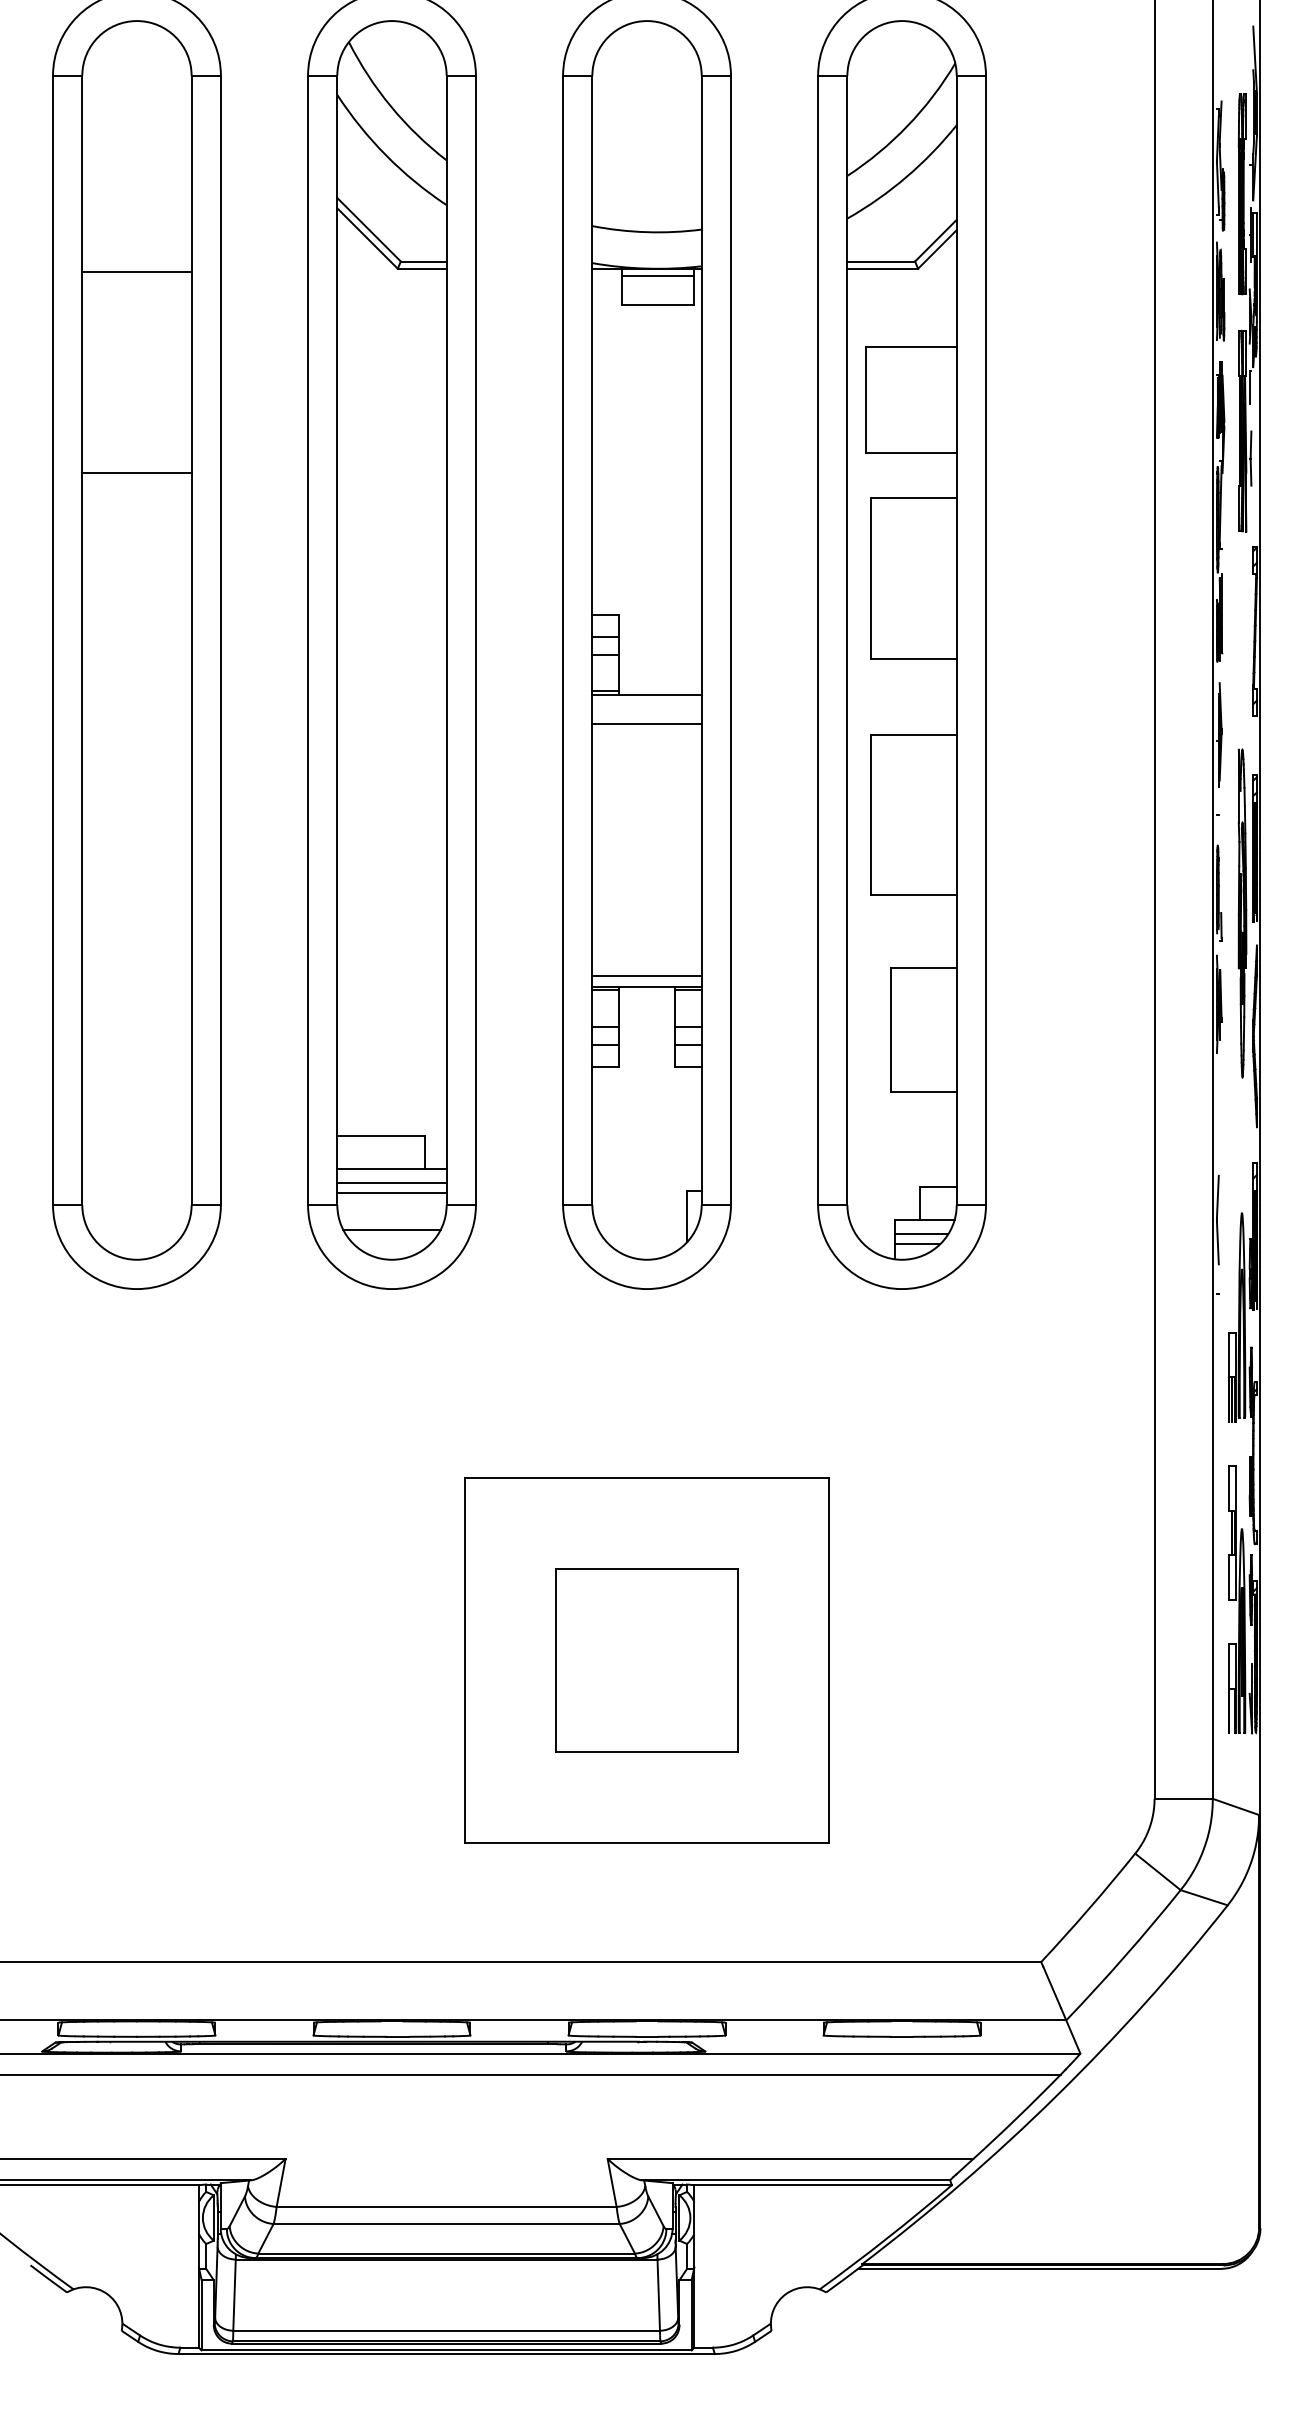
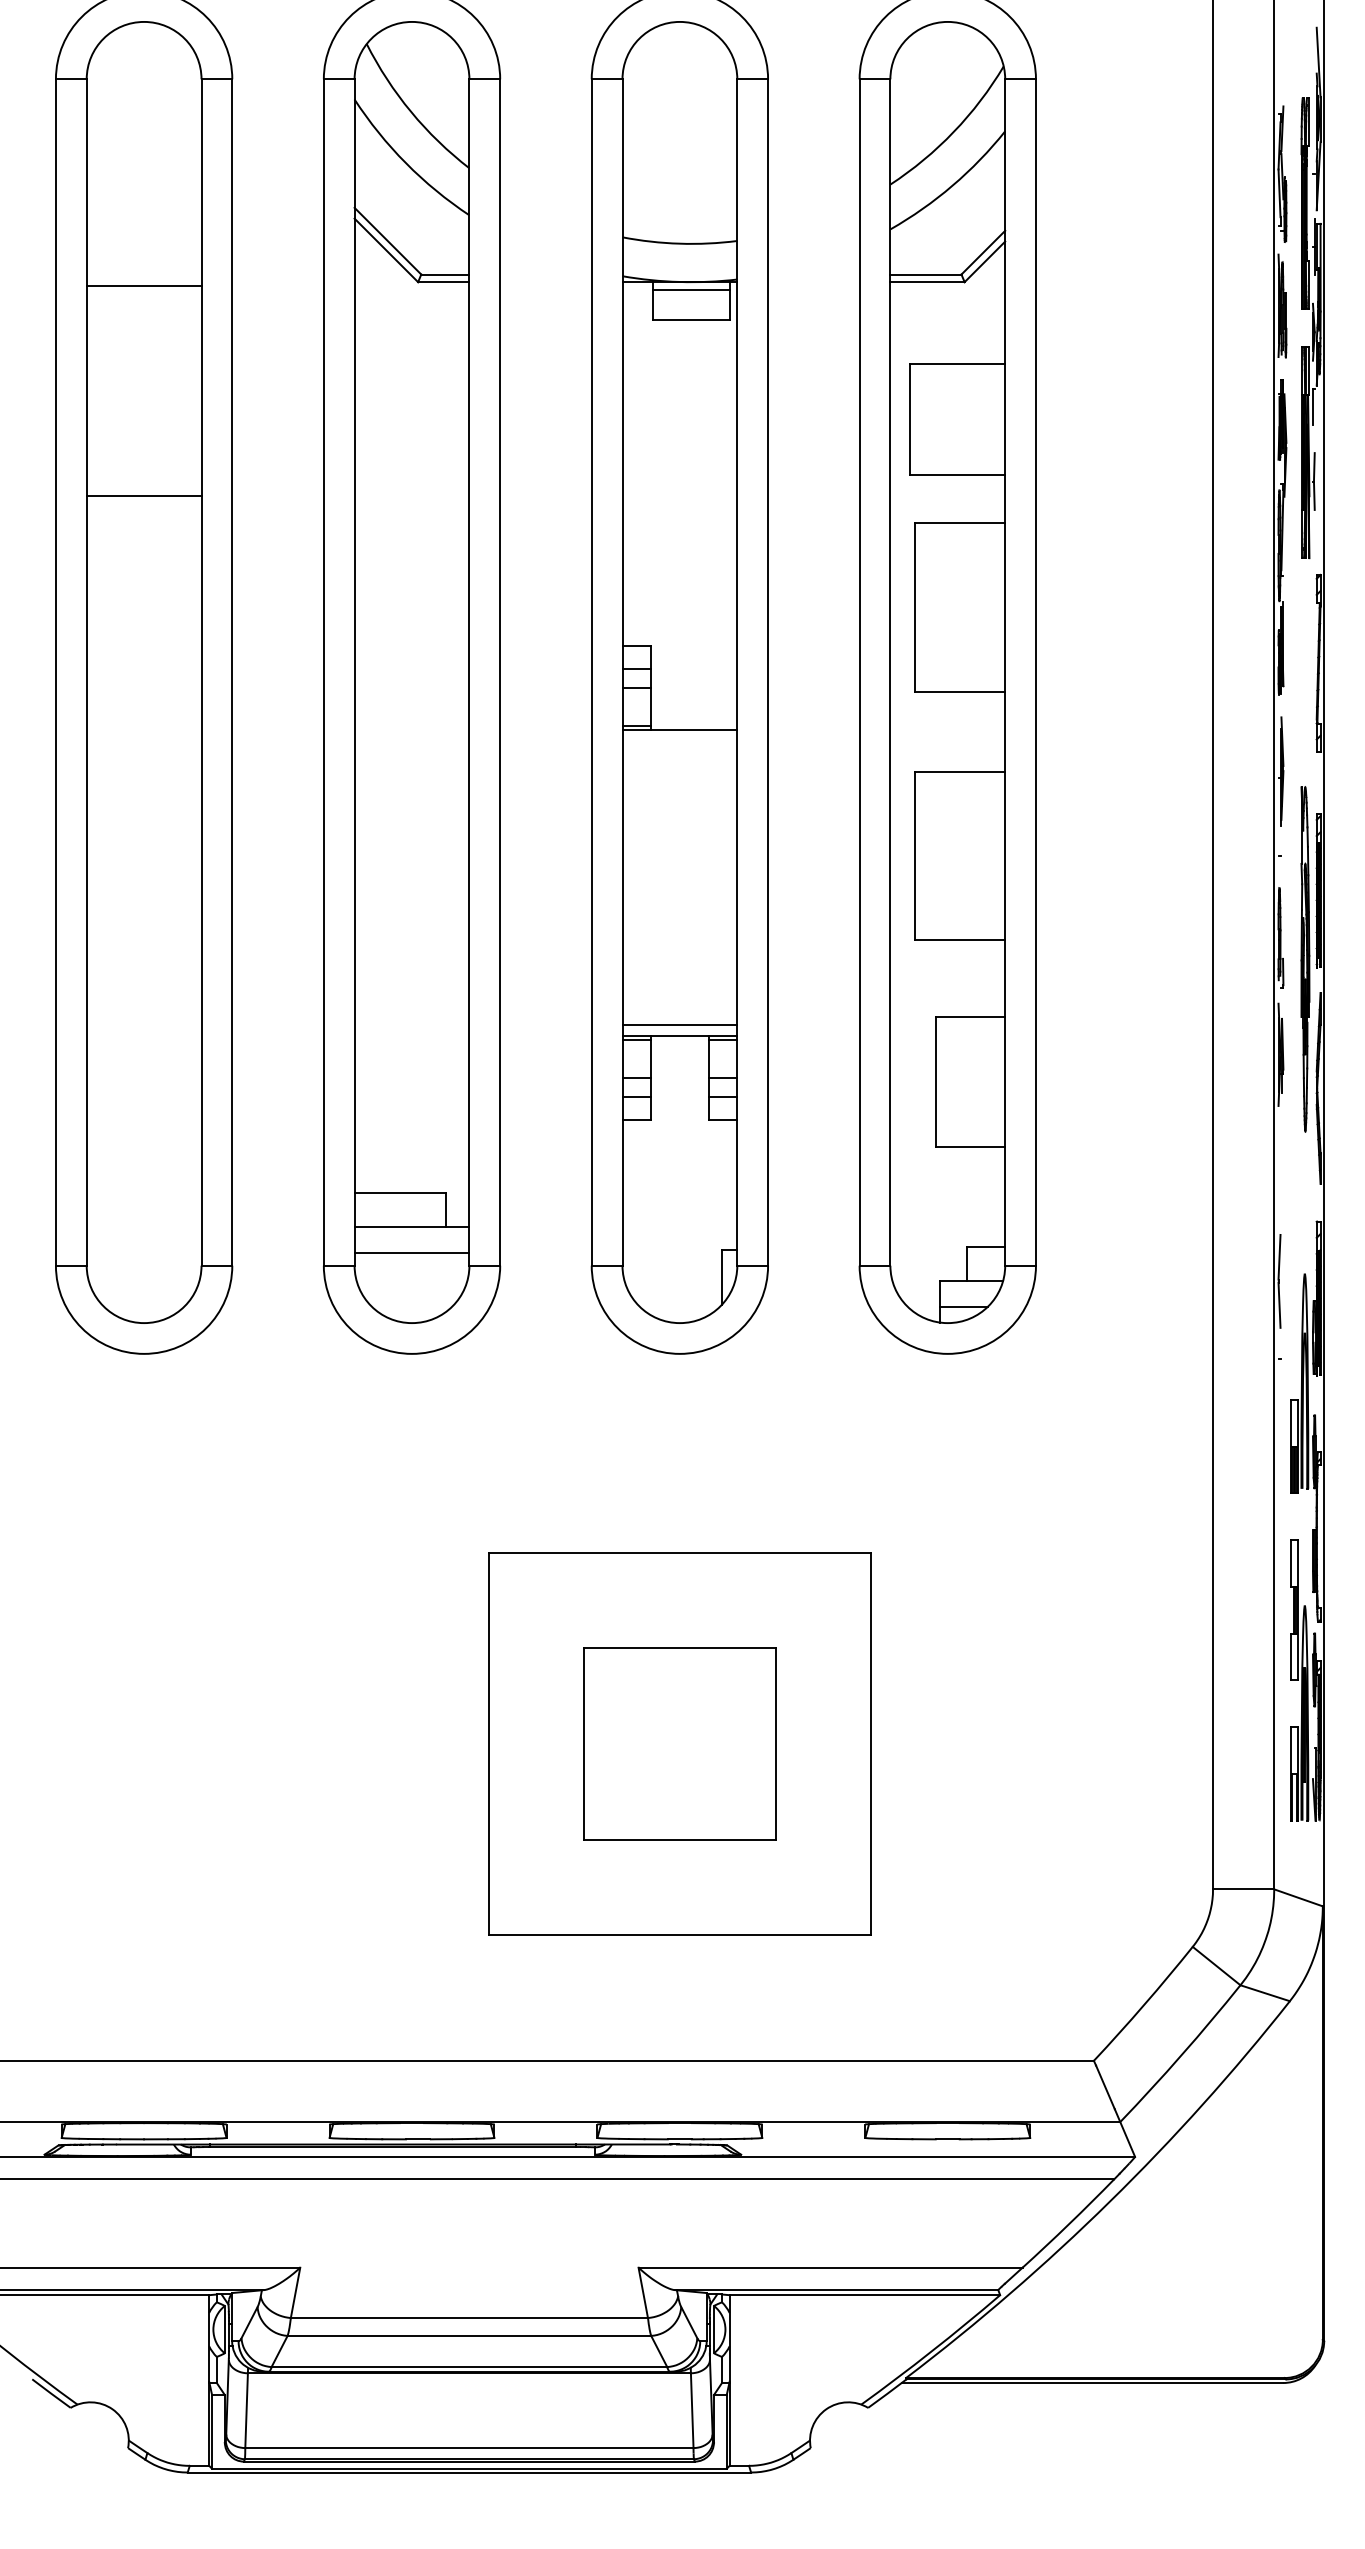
line: (646, 724) -> (679, 760), removed
line: (391, 1183) -> (411, 1242), removed
line: (391, 1229) -> (411, 1291), removed
line: (921, 1234) -> (968, 1296), removed

